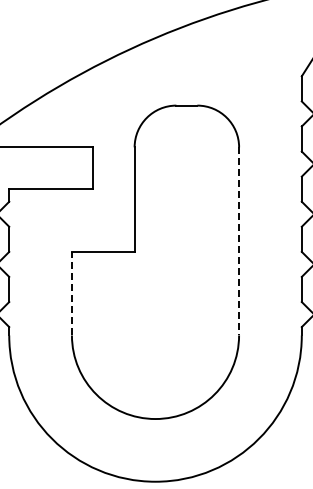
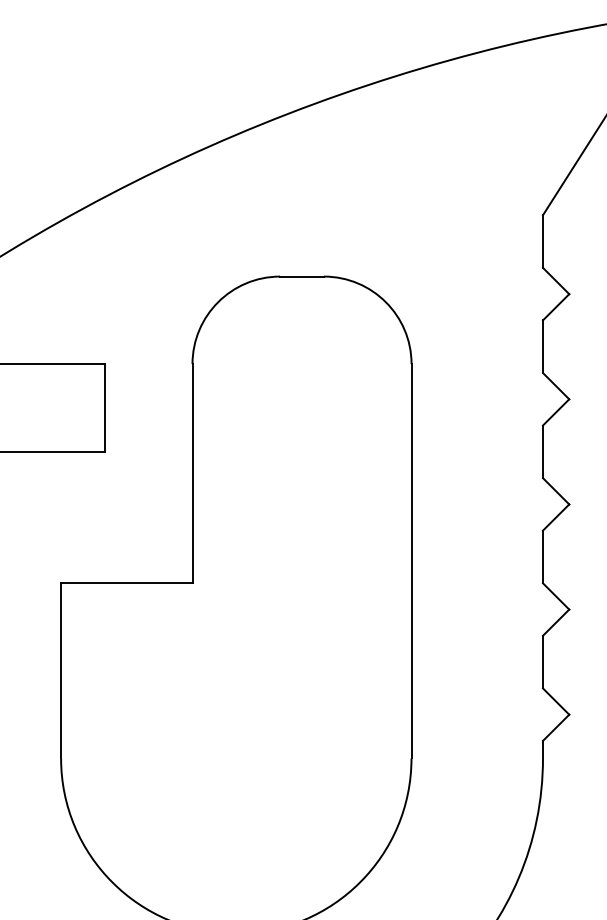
line: (239, 241) -> (412, 561), dashed -> solid
line: (71, 293) -> (60, 670), dashed -> solid

